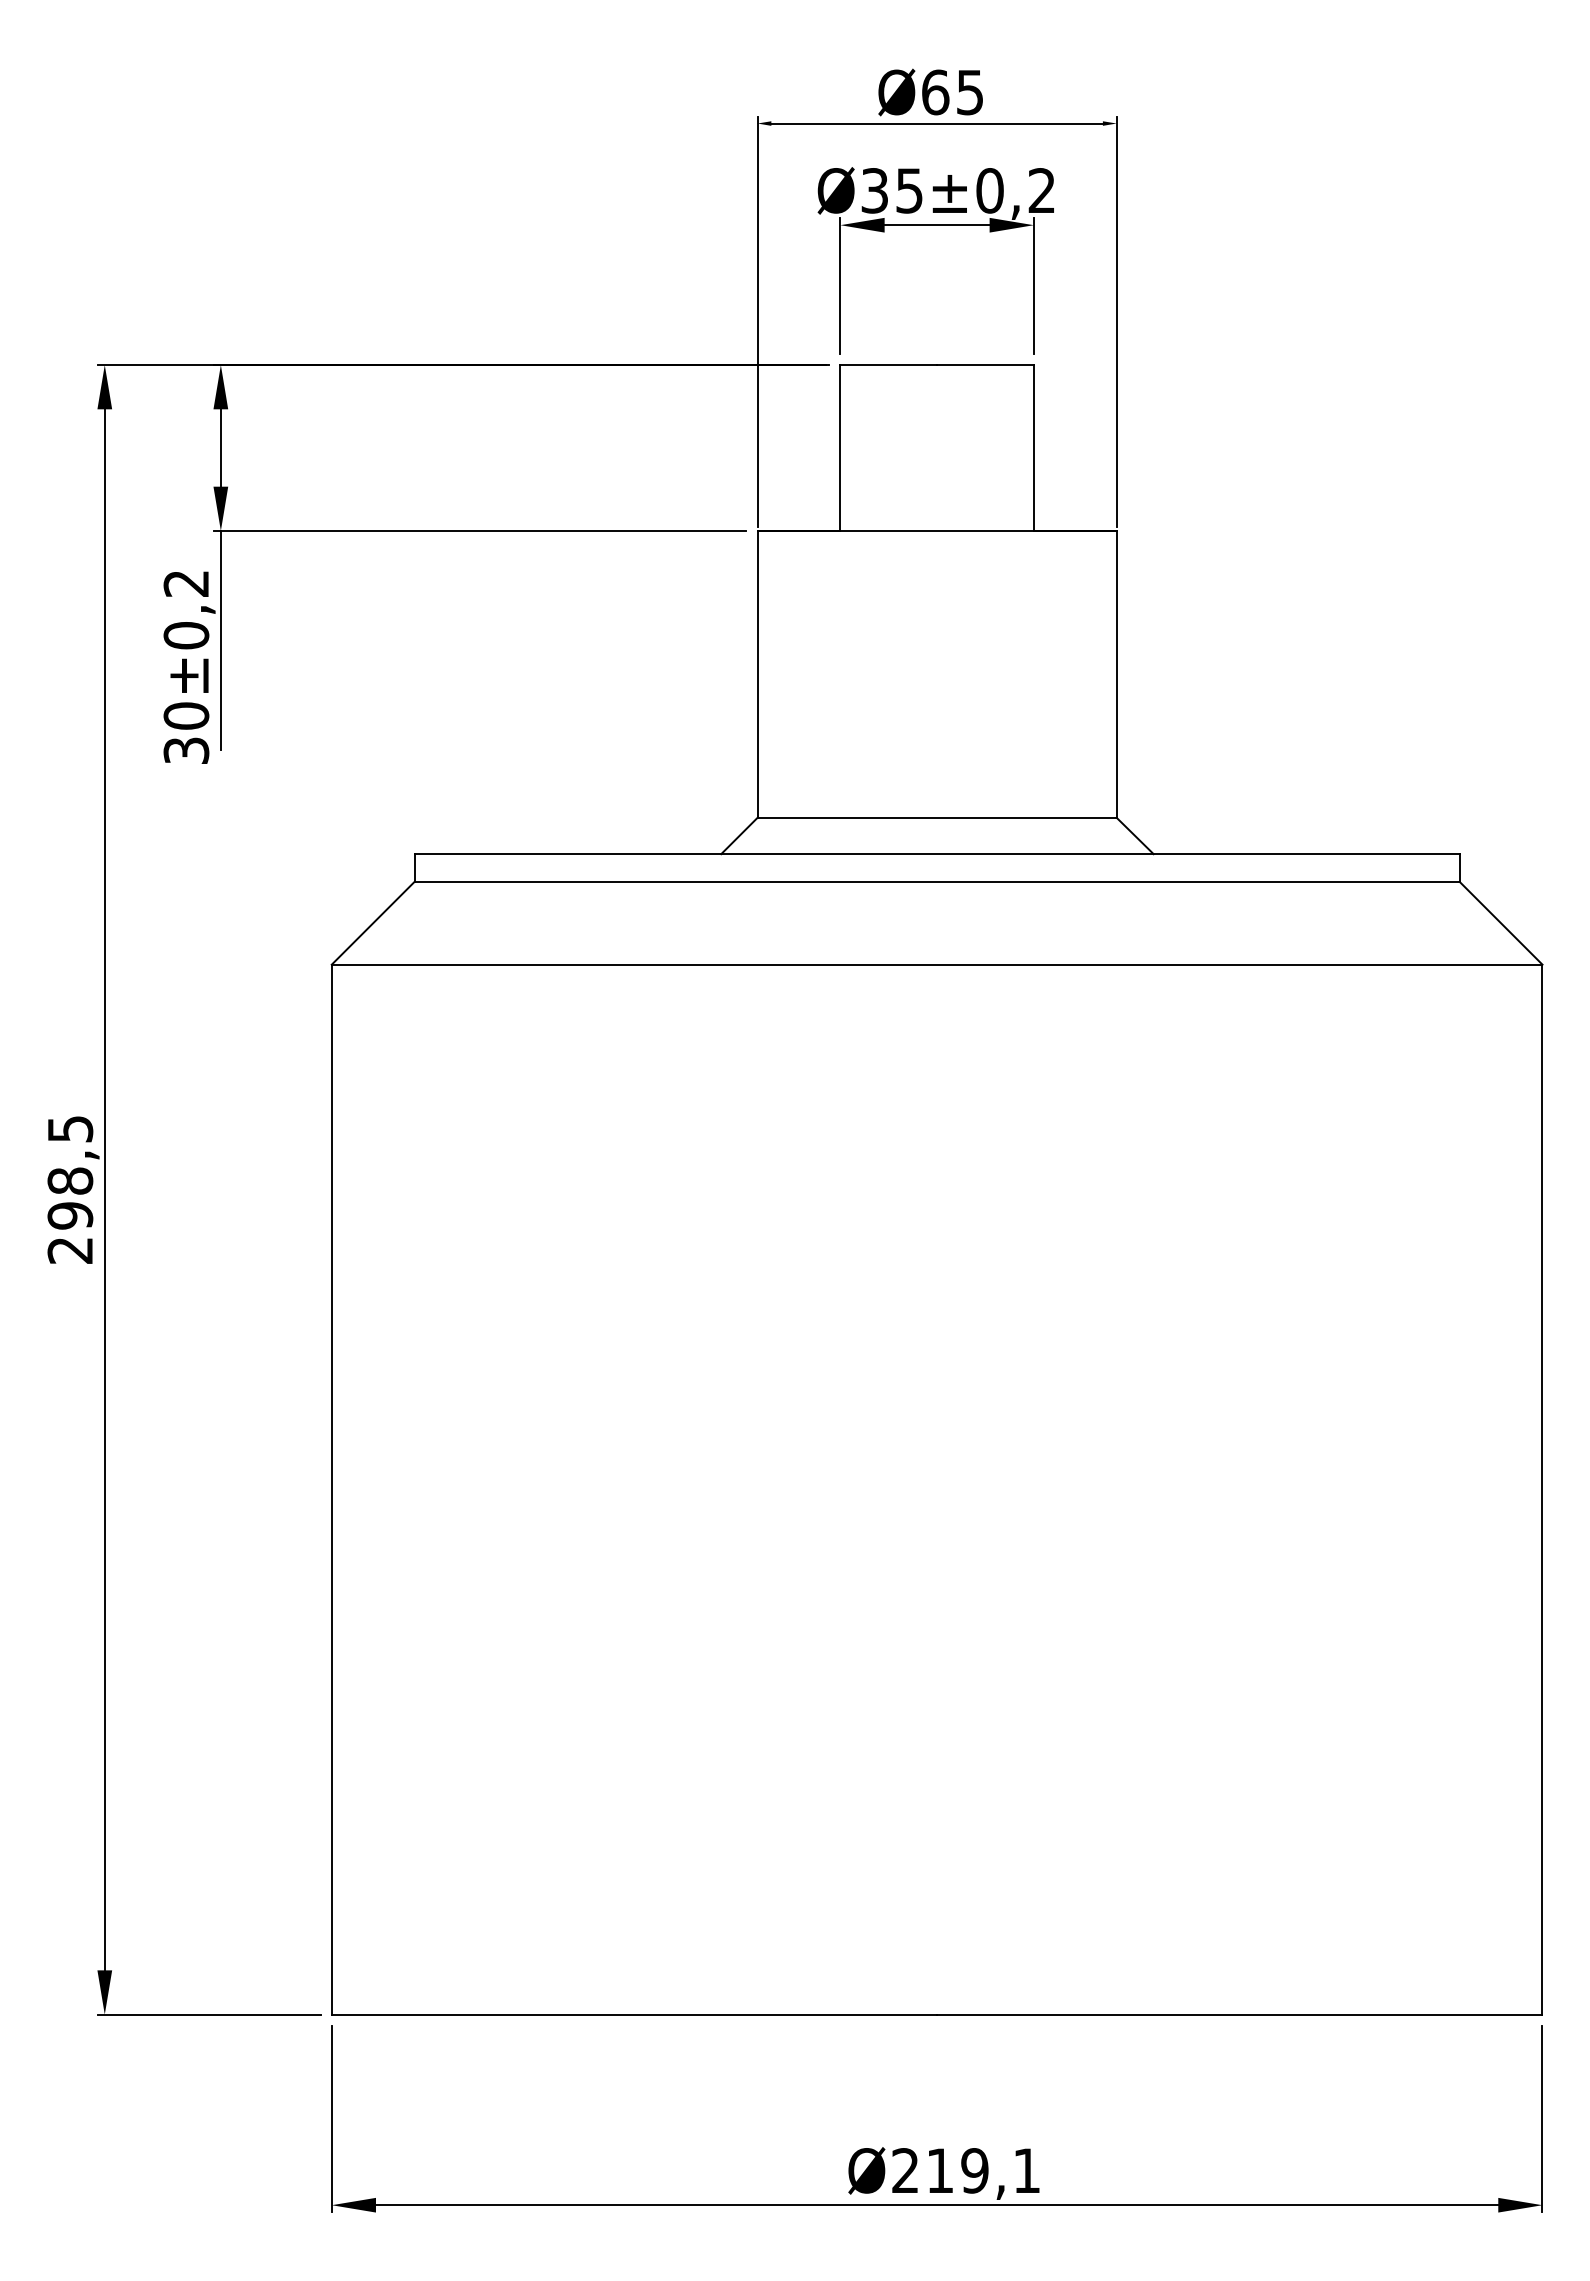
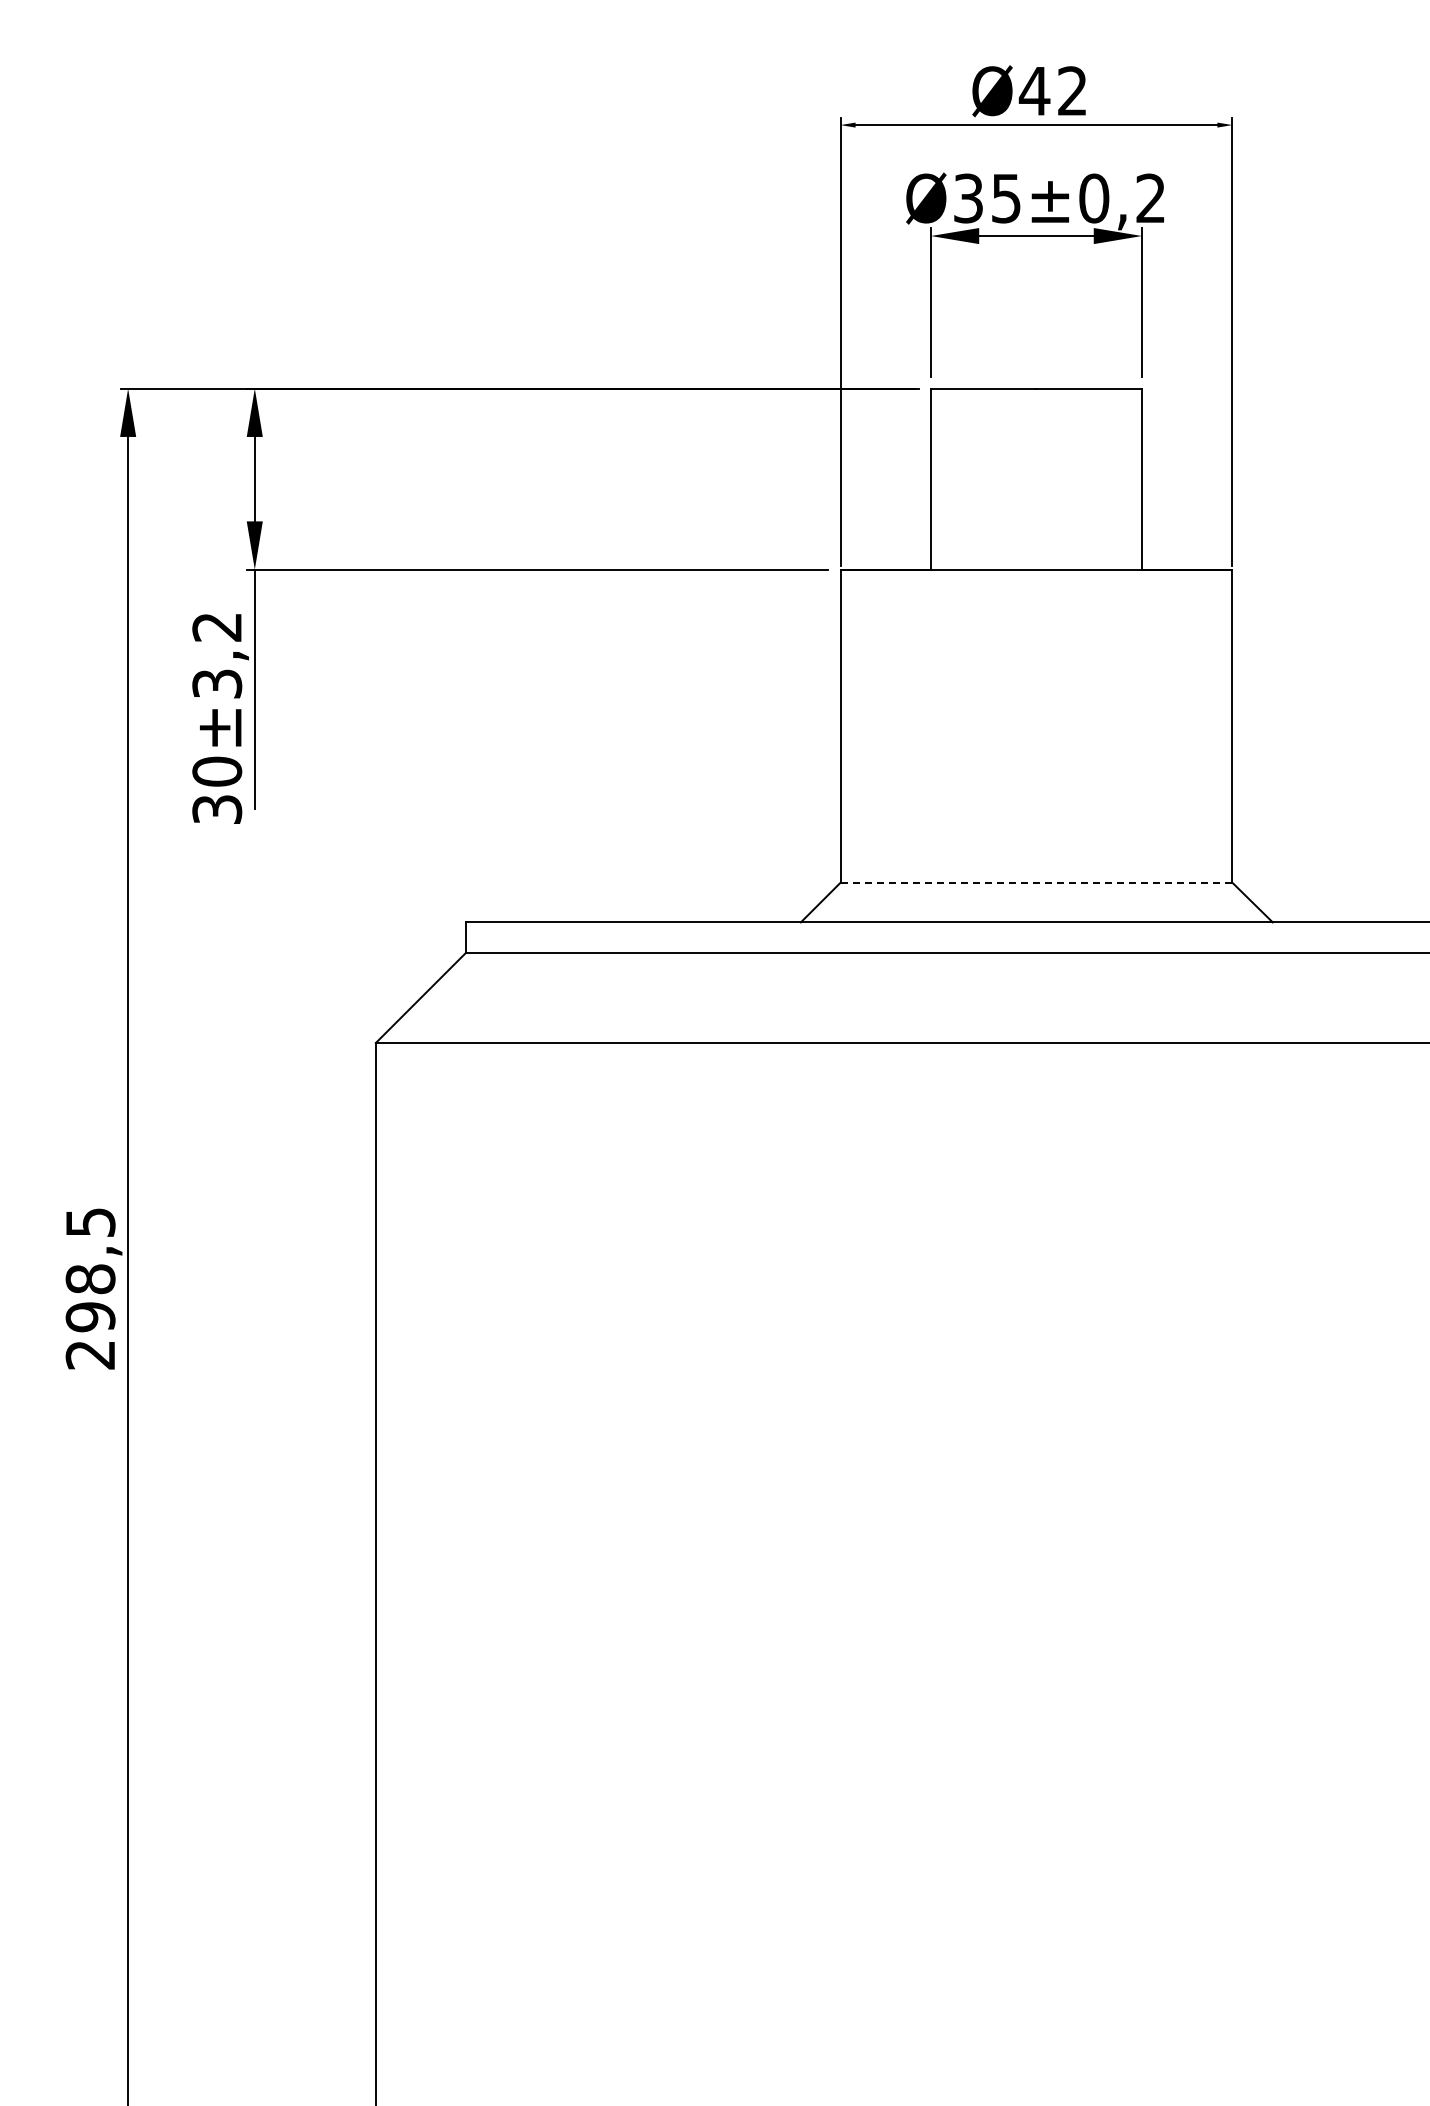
text: (951, 92) -> (1052, 91), Ø65 -> Ø42
text: (186, 635) -> (217, 683), 30±0,2 -> 30±3,2
line: (937, 817) -> (1036, 882), solid -> dashed

